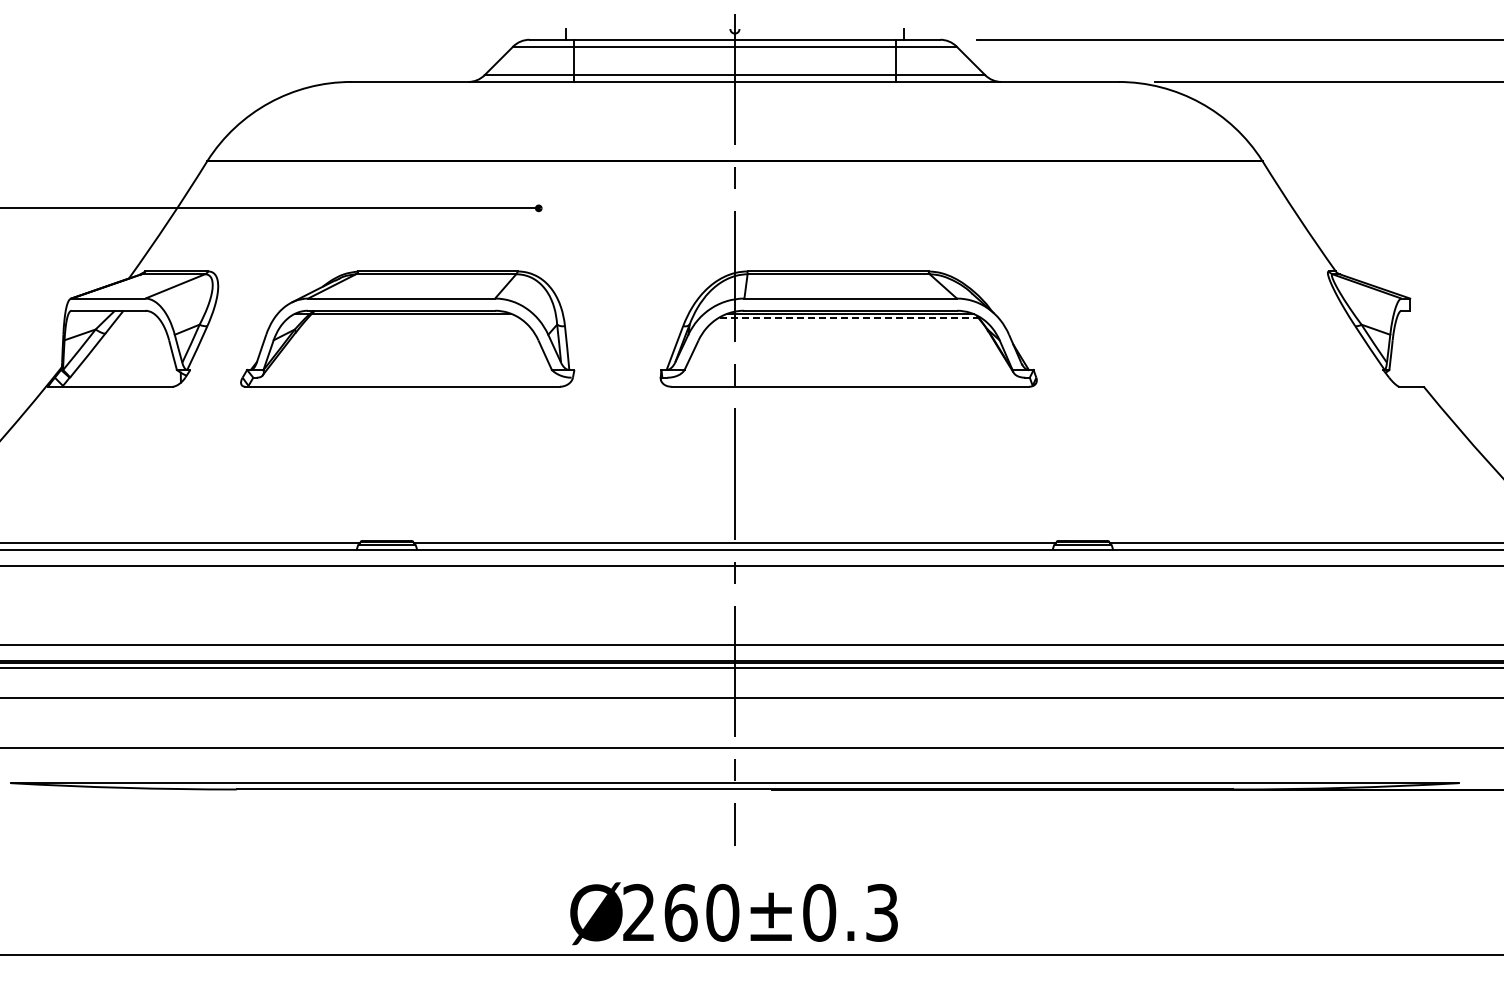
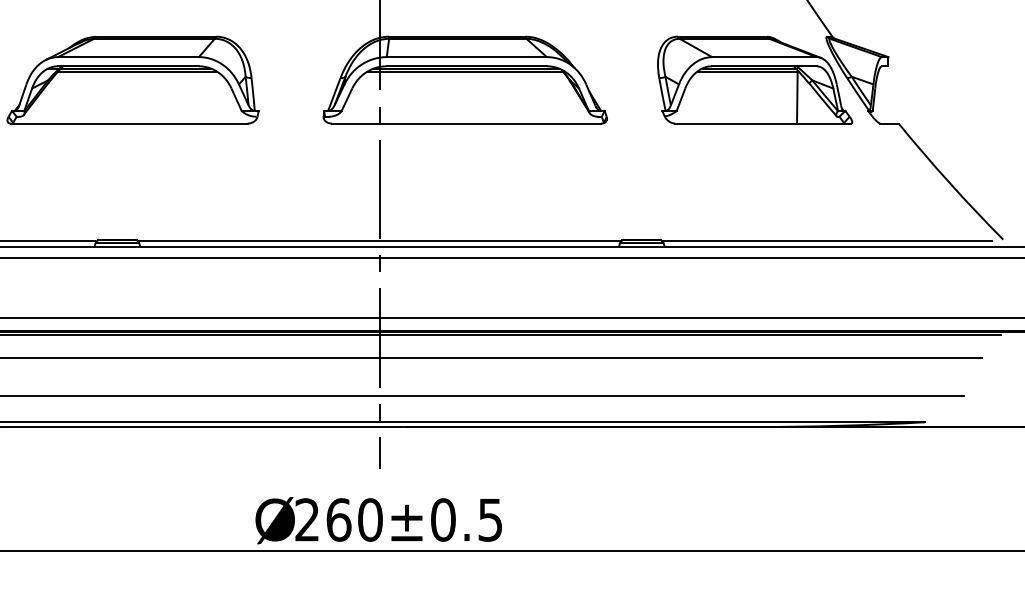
line: (412, 318) -> (136, 72), added
line: (848, 318) -> (465, 72), dashed -> solid
part: (1233, 328) -> (755, 79), added
text: (881, 912) -> (490, 519), 260±0.3 -> 260±0.5

